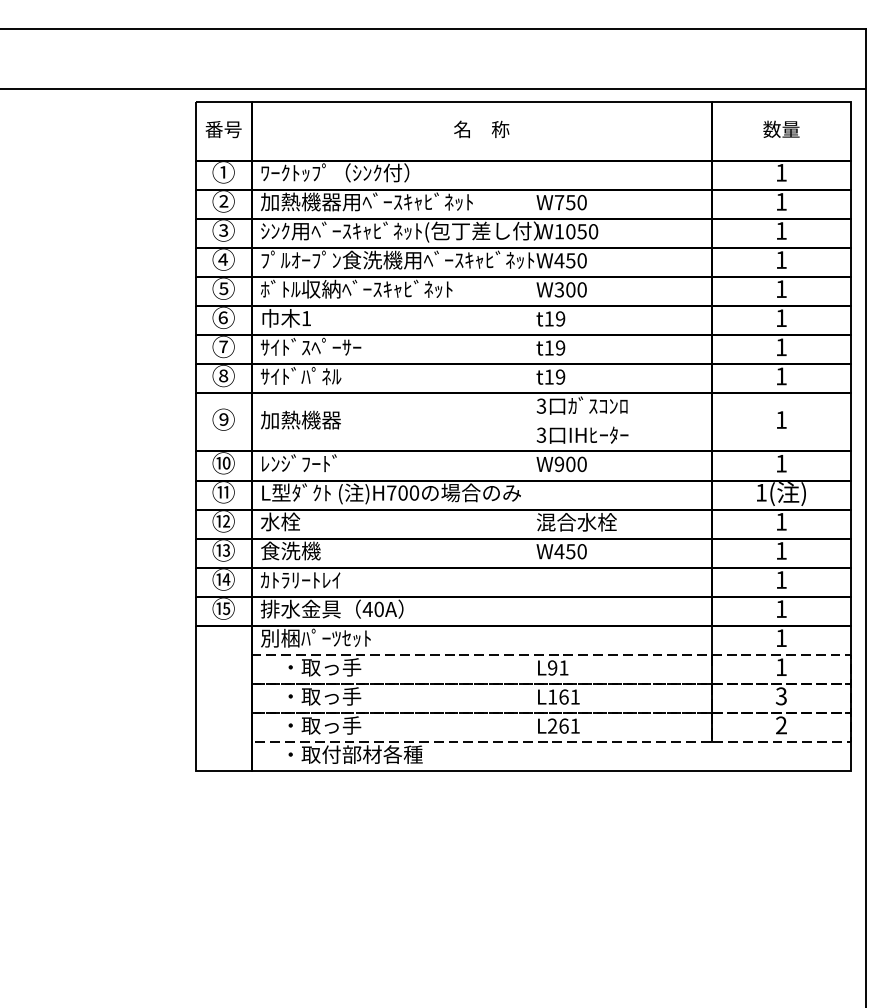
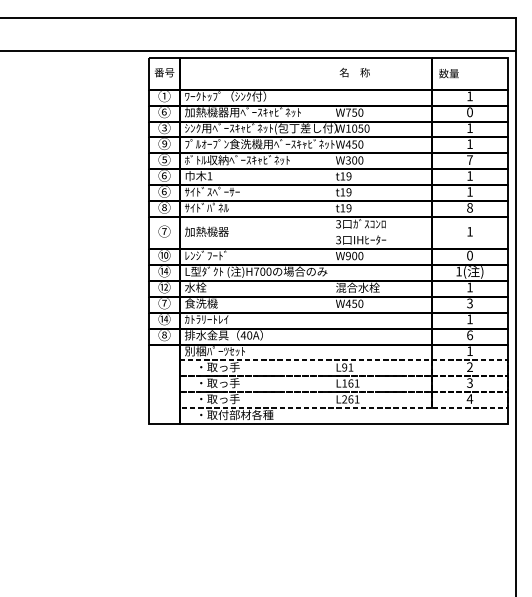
text: (481, 129) -> (354, 72), moved
text: (780, 129) -> (448, 73), moved
text: (221, 200) -> (163, 111), ② -> ⑥
text: (780, 202) -> (469, 112), 1 -> 0
text: (223, 258) -> (164, 143), ④ -> ⑨
text: (780, 288) -> (469, 159), 1 -> 7
text: (221, 346) -> (163, 191), ⑦ -> ⑥
text: (780, 375) -> (469, 207), 1 -> 8
text: (223, 419) -> (164, 231), ⑨ -> ⑦
text: (780, 463) -> (469, 255), 1 -> 0
text: (223, 492) -> (164, 271), ⑪ -> ⑭
text: (221, 549) -> (163, 302), ⑬ -> ⑦
text: (780, 551) -> (469, 303), 1 -> 3
text: (221, 607) -> (163, 334), ⑮ -> ⑧
text: (782, 609) -> (470, 335), 1 -> 6
text: (780, 666) -> (469, 366), 1 -> 2
text: (780, 724) -> (469, 398), 2 -> 4

